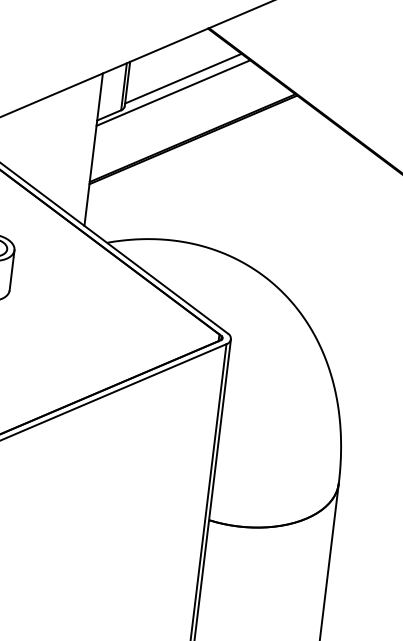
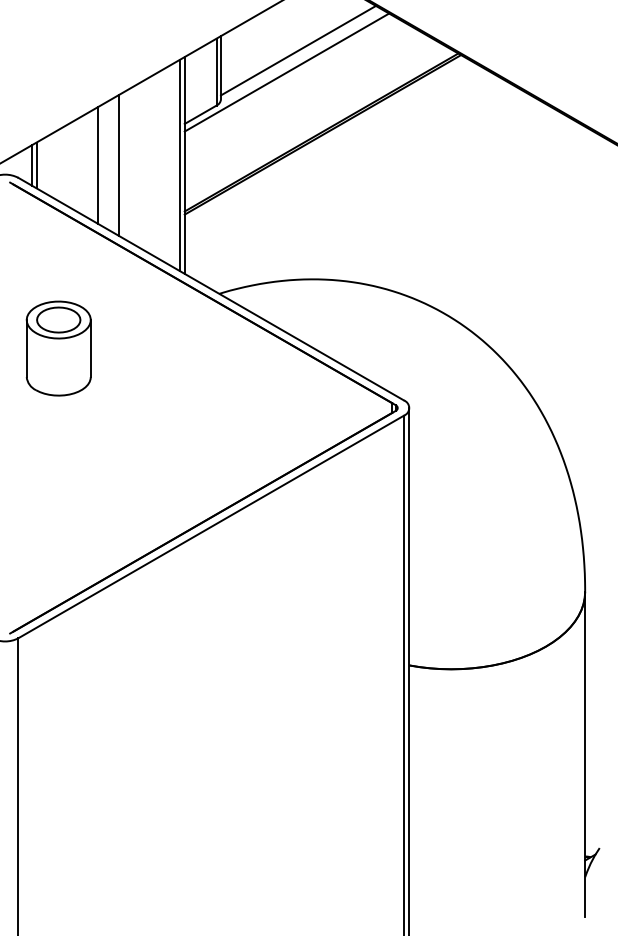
line: (32, 142) -> (97, 165), added
line: (47, 143) -> (119, 164), added
line: (90, 149) -> (180, 165), added

